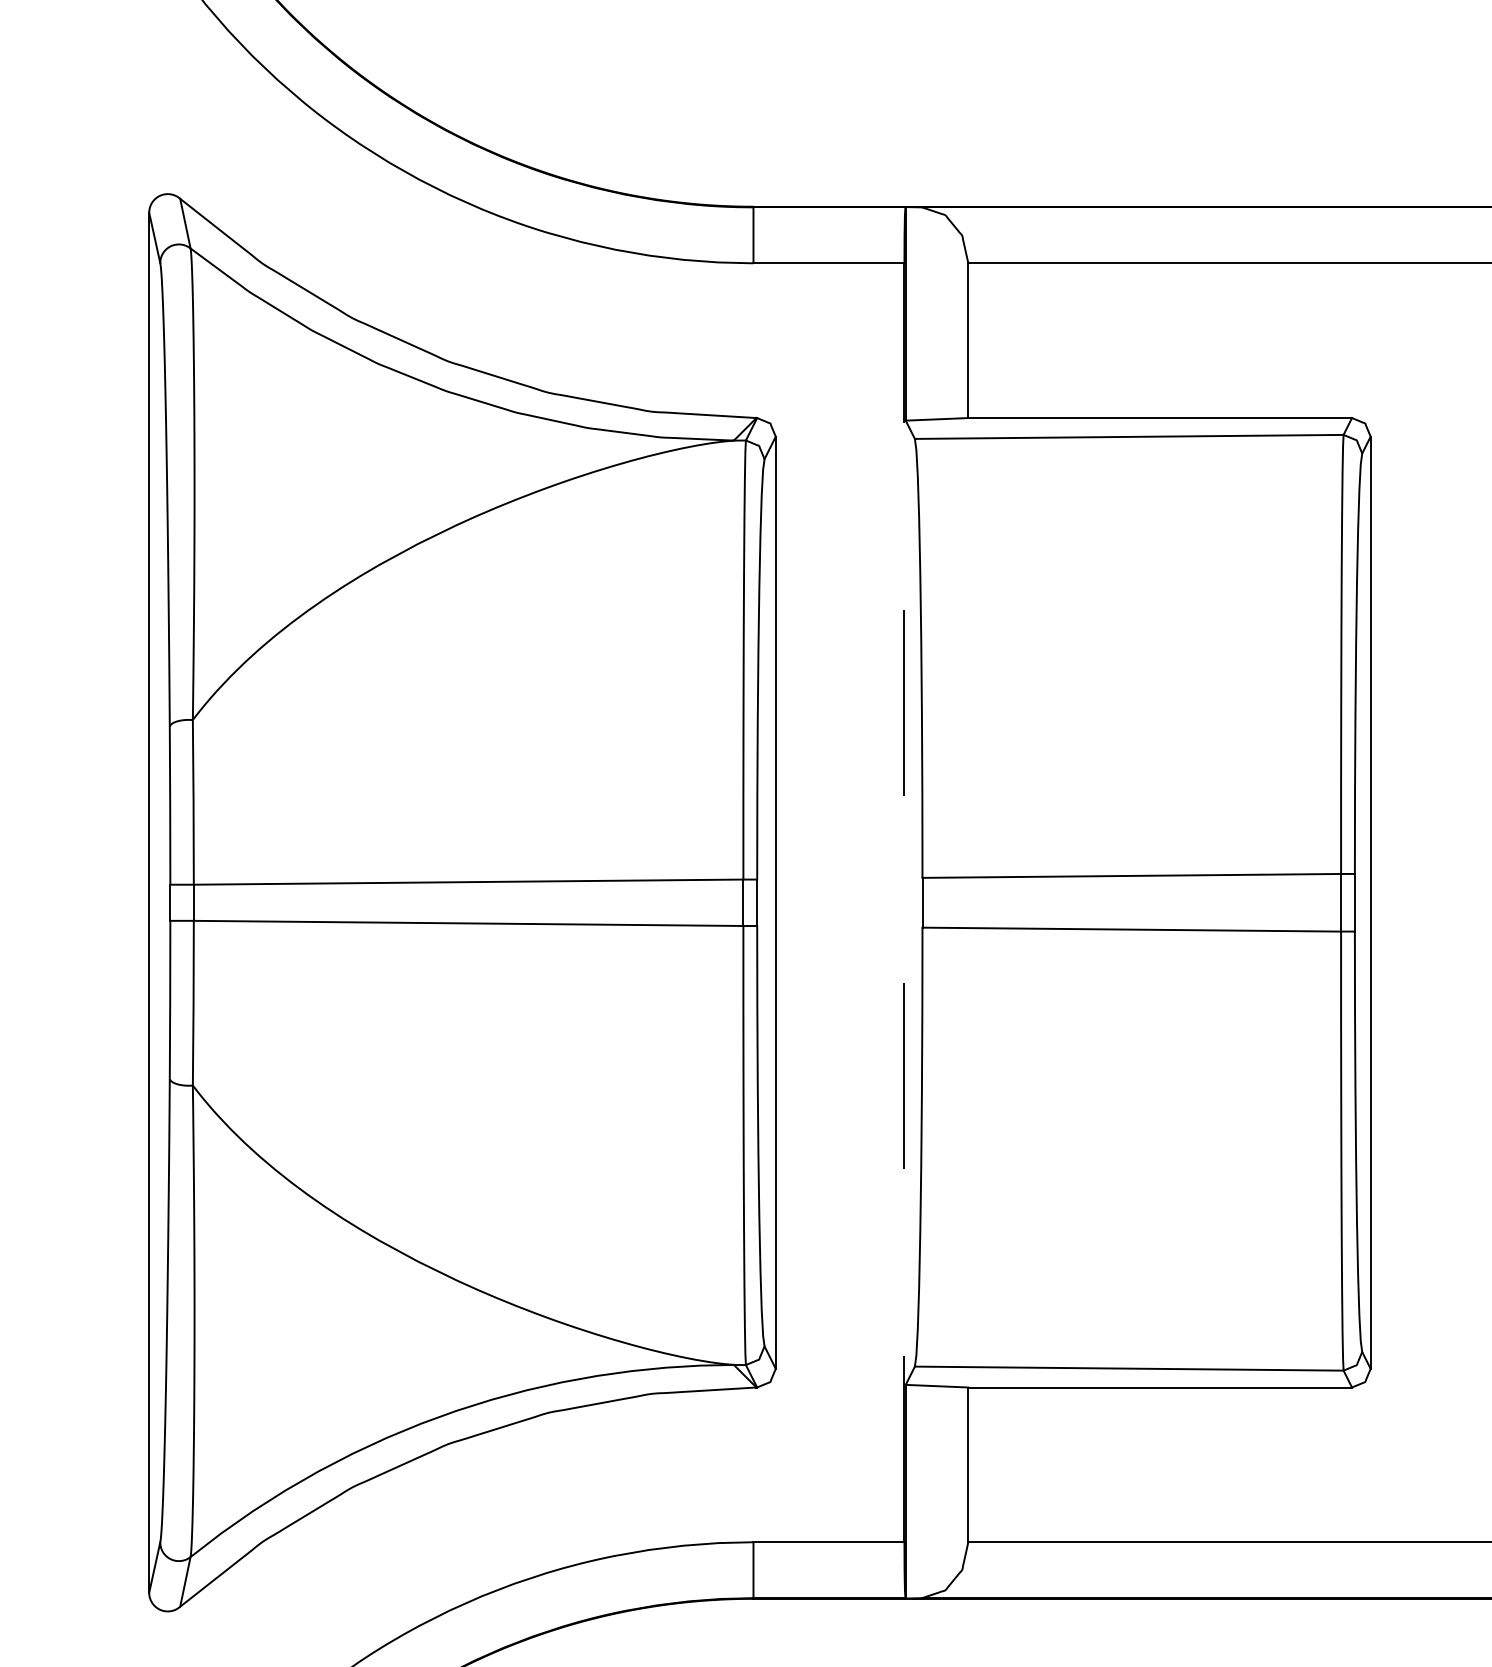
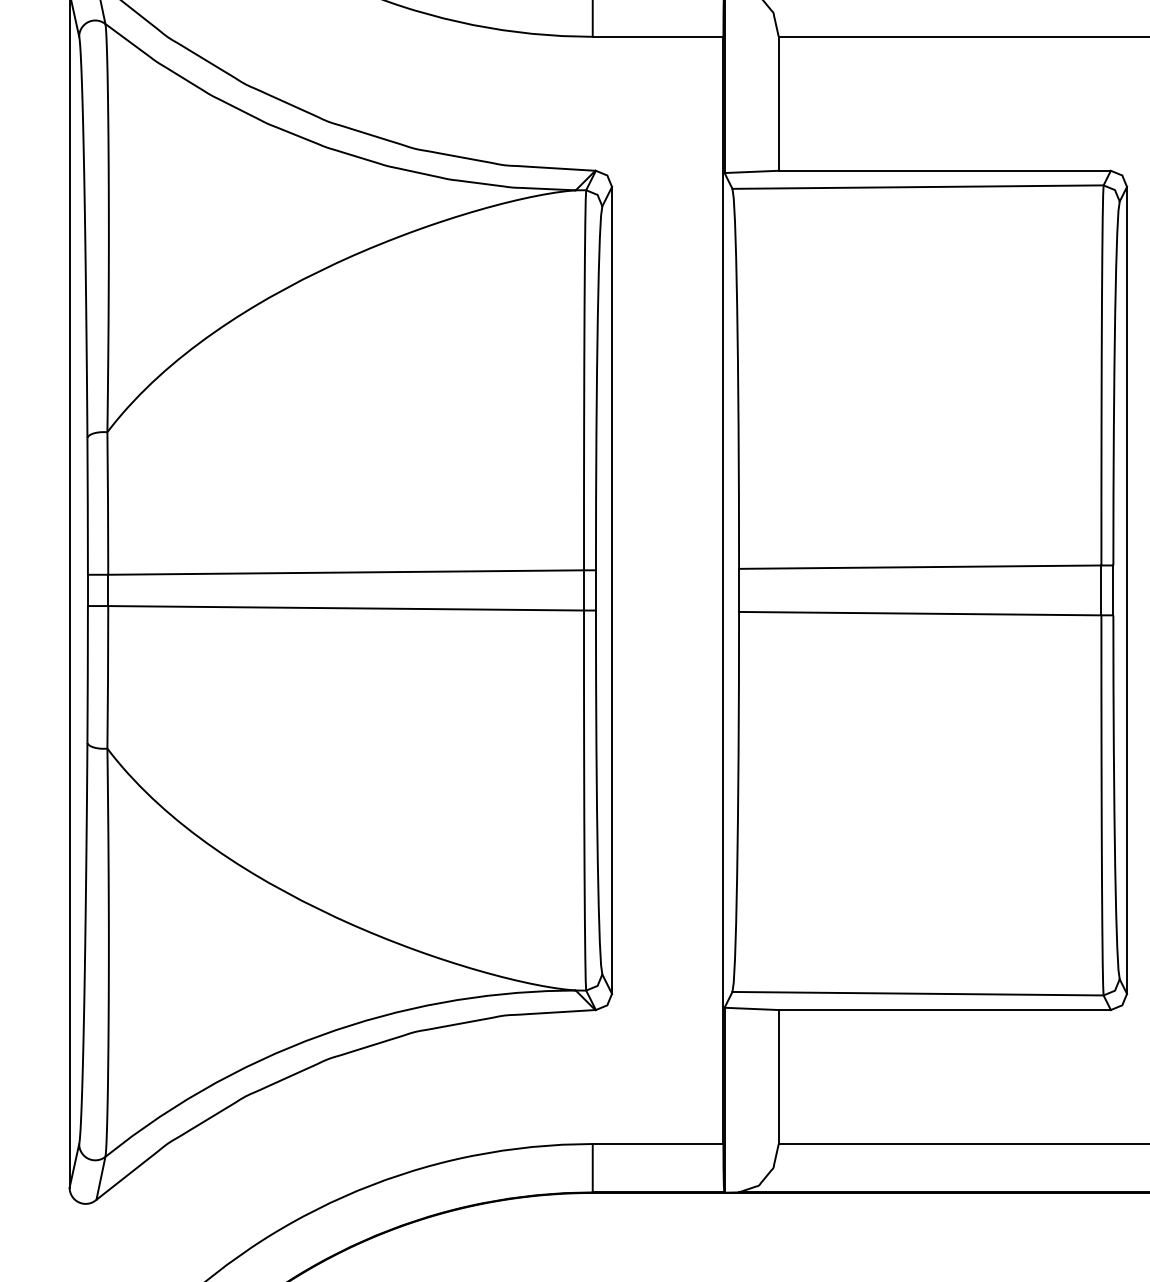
line: (904, 902) -> (723, 590), dashed -> solid

